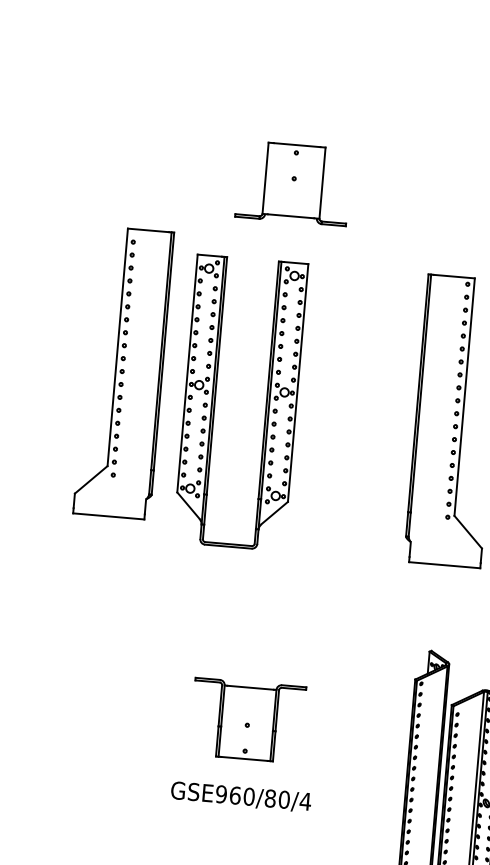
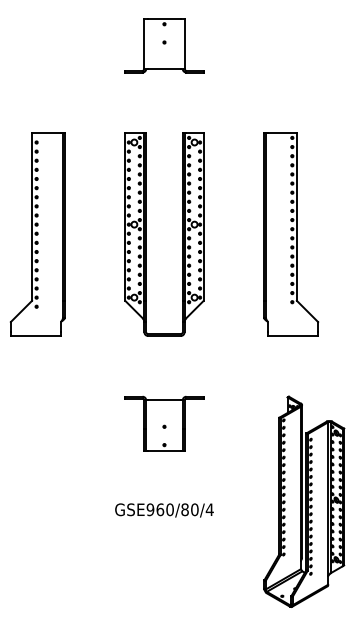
part: (293, 183) -> (164, 45), moved
part: (123, 372) -> (37, 234), moved
part: (215, 400) -> (146, 234), moved
part: (247, 720) -> (164, 423), moved

